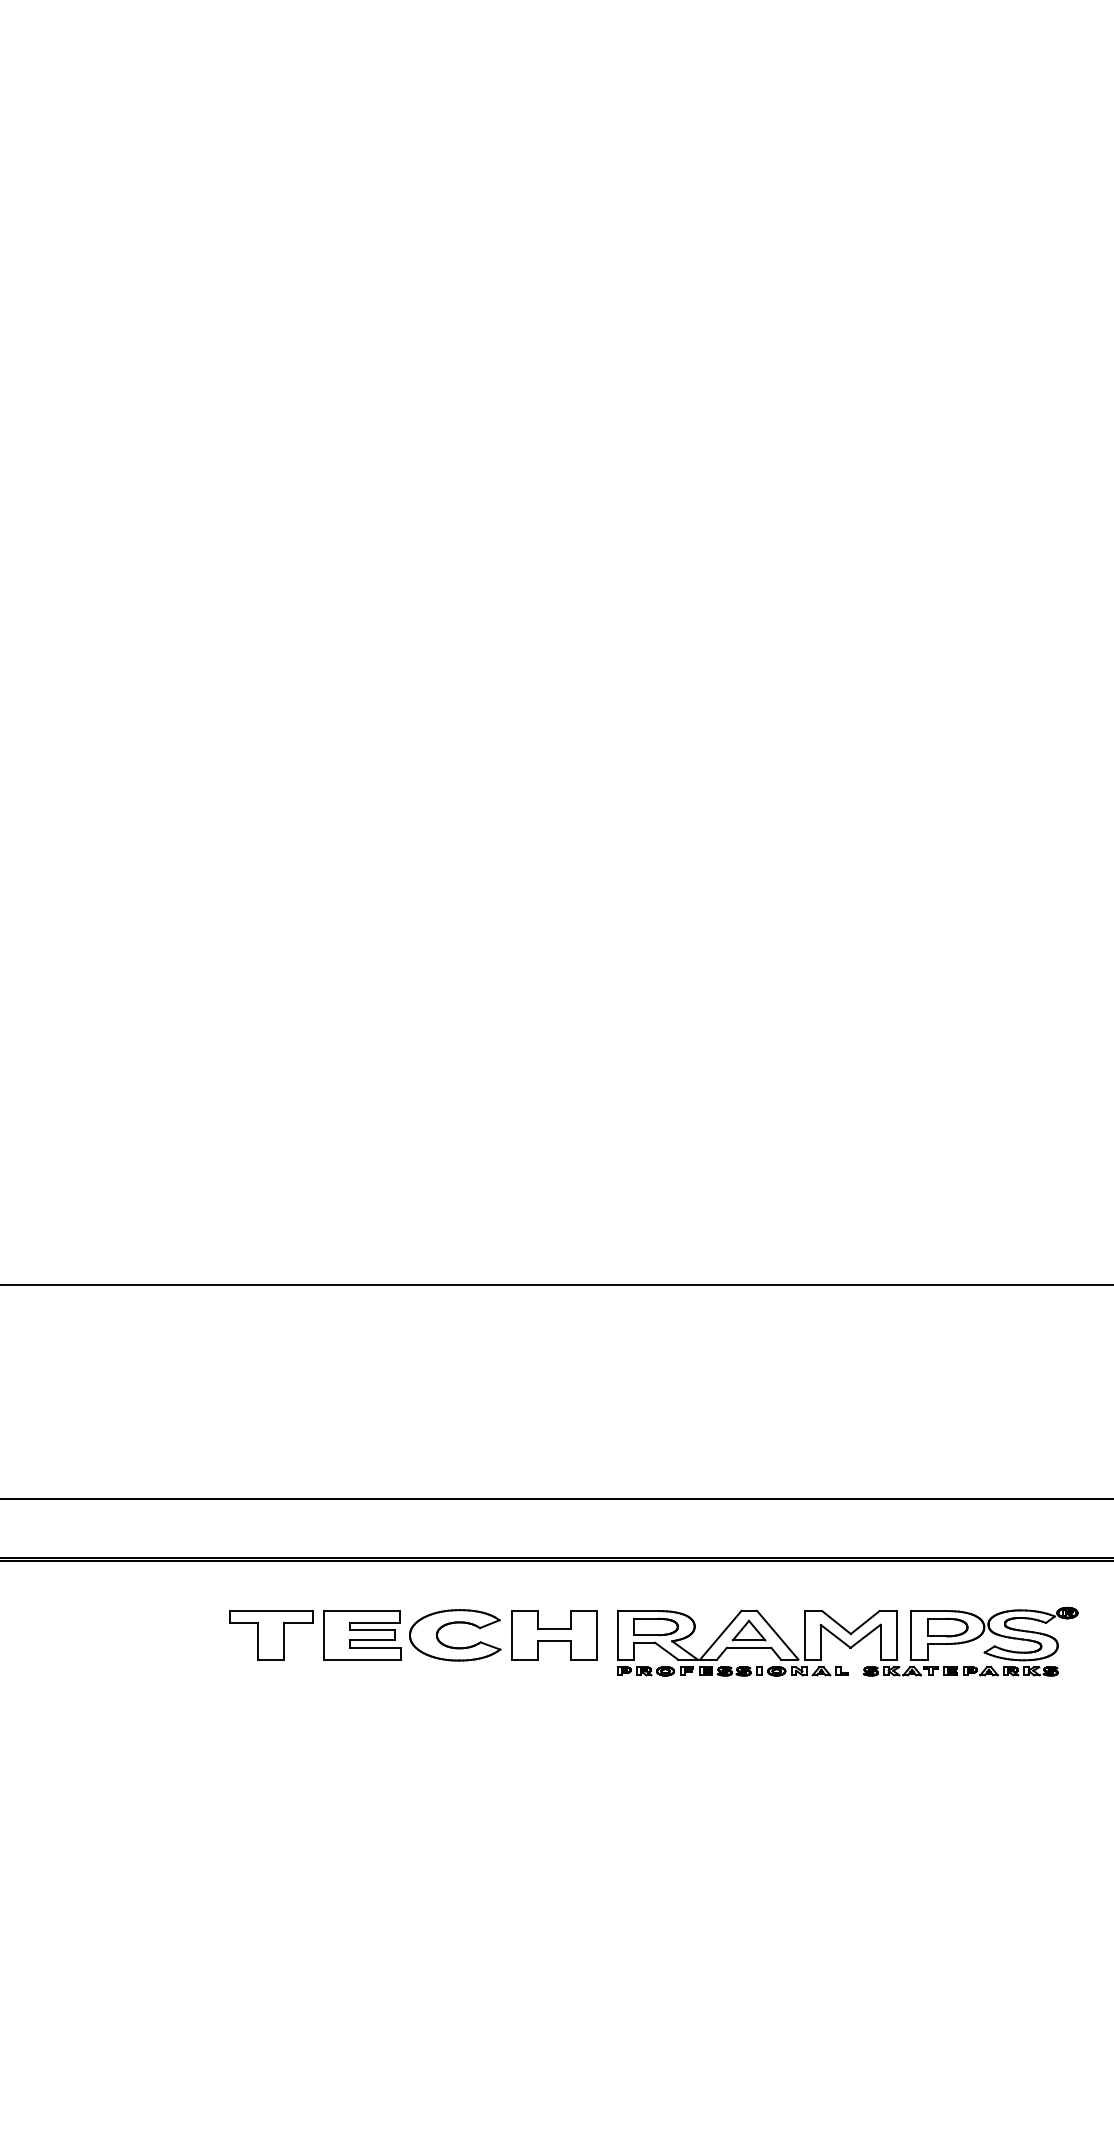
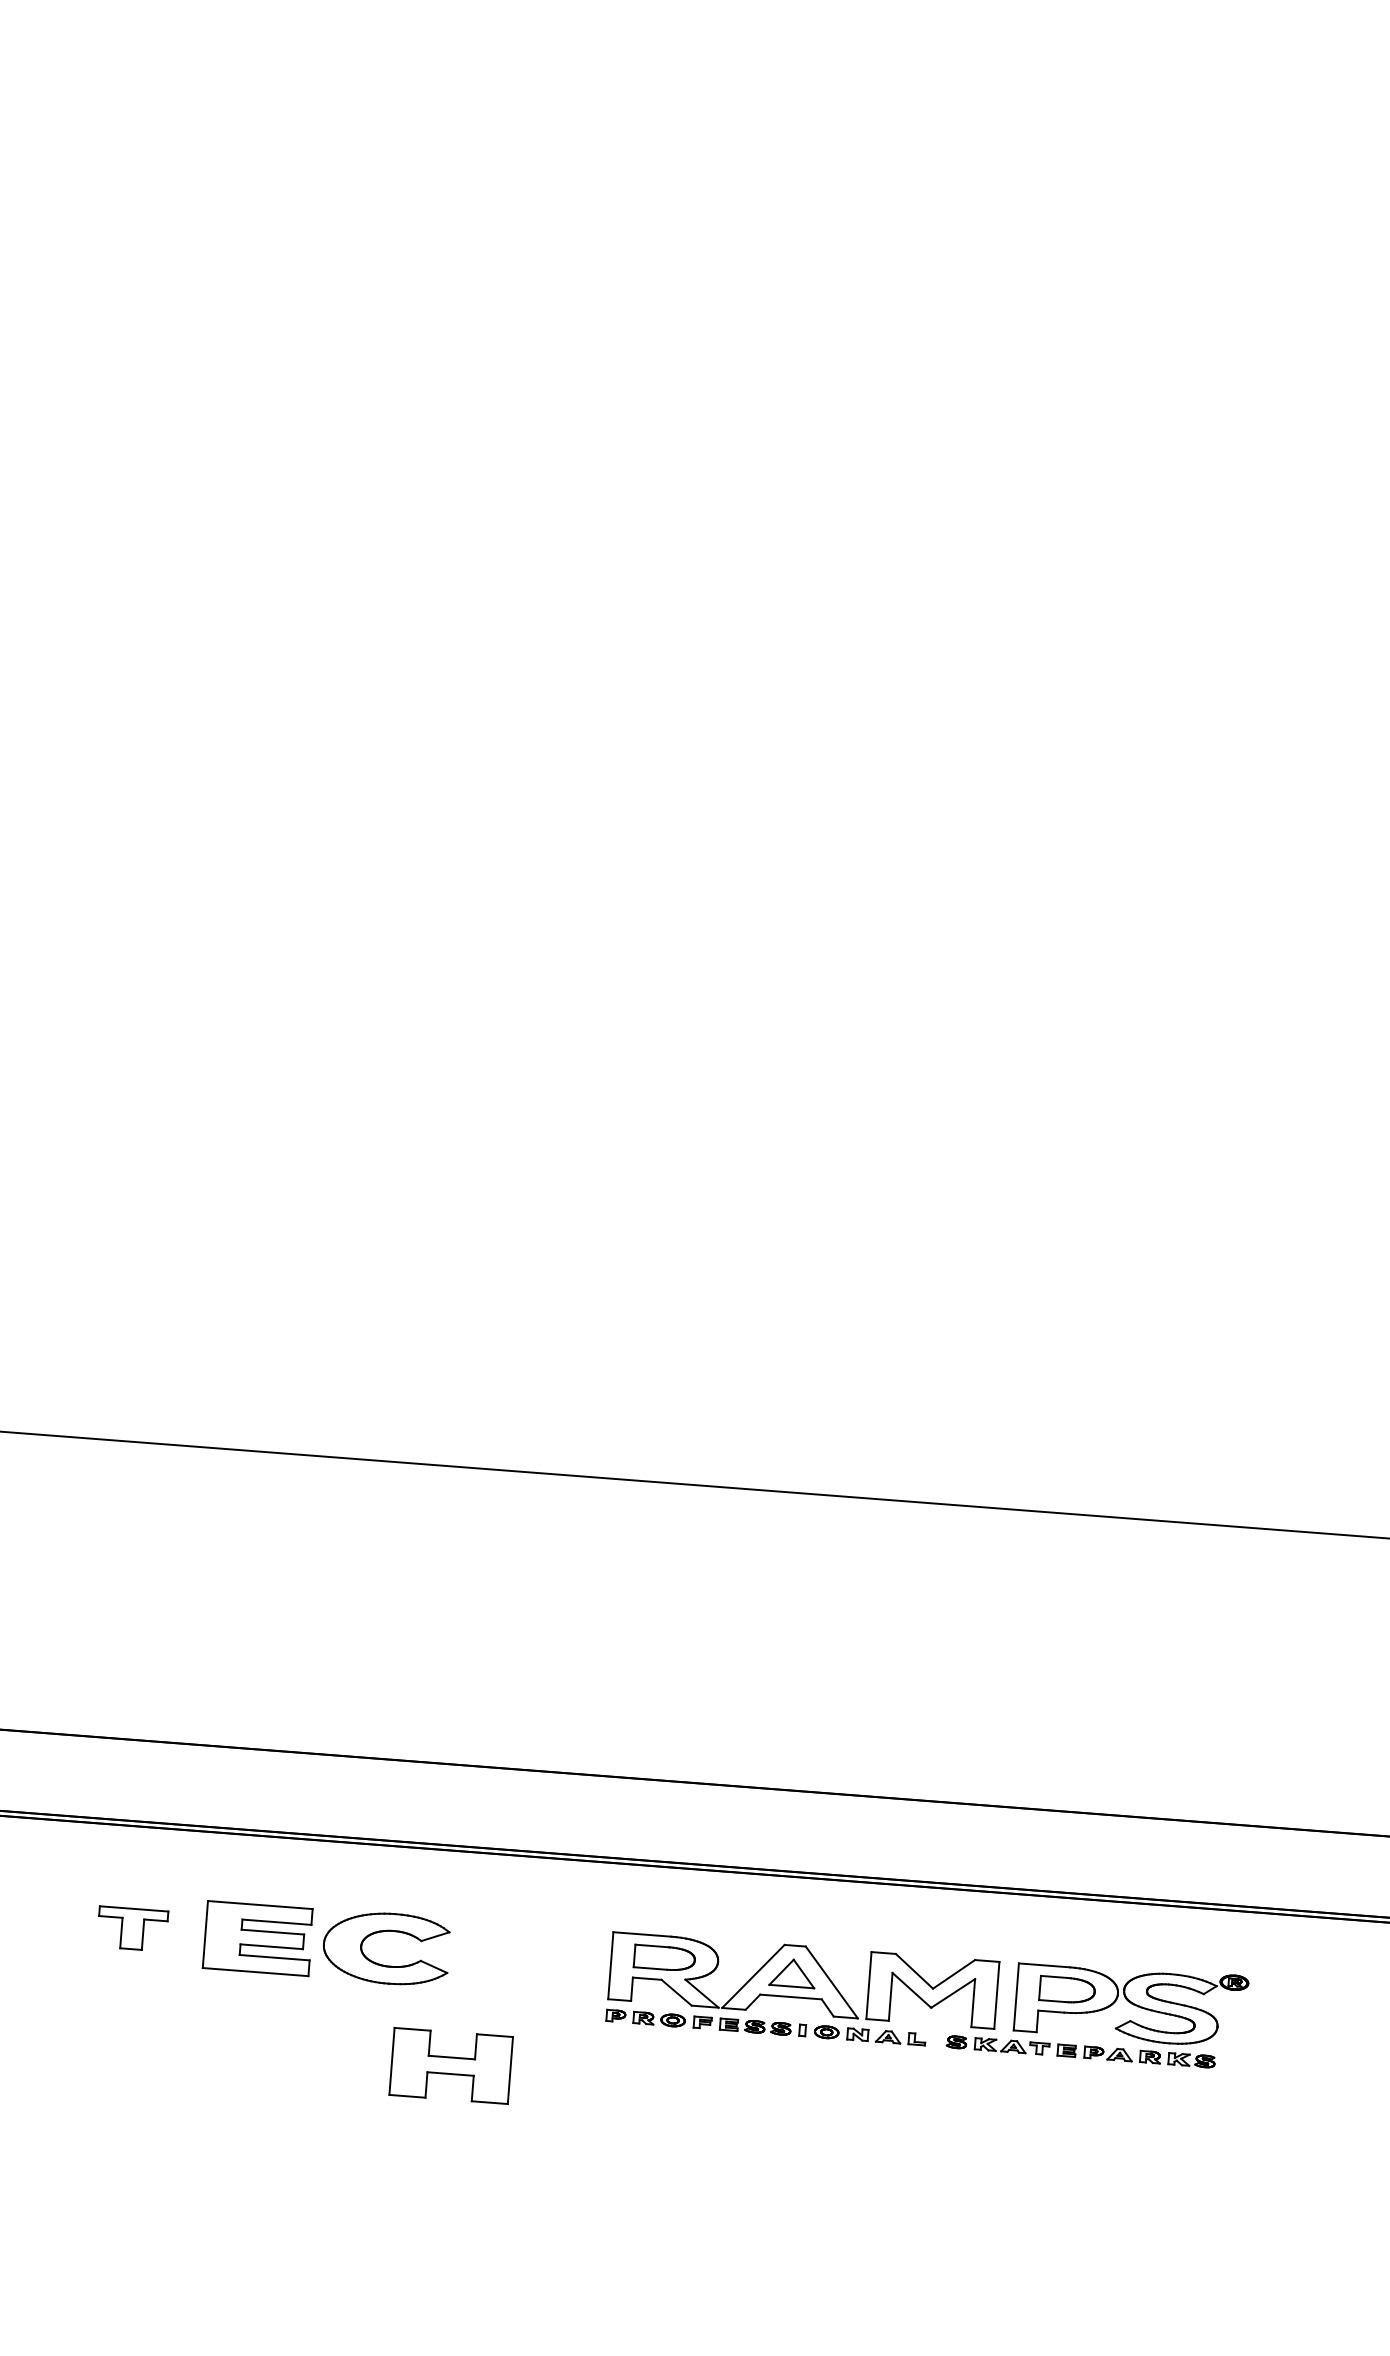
part: (271, 1635) -> (132, 1929), size x0.6
part: (554, 1635) -> (451, 2066), moved

